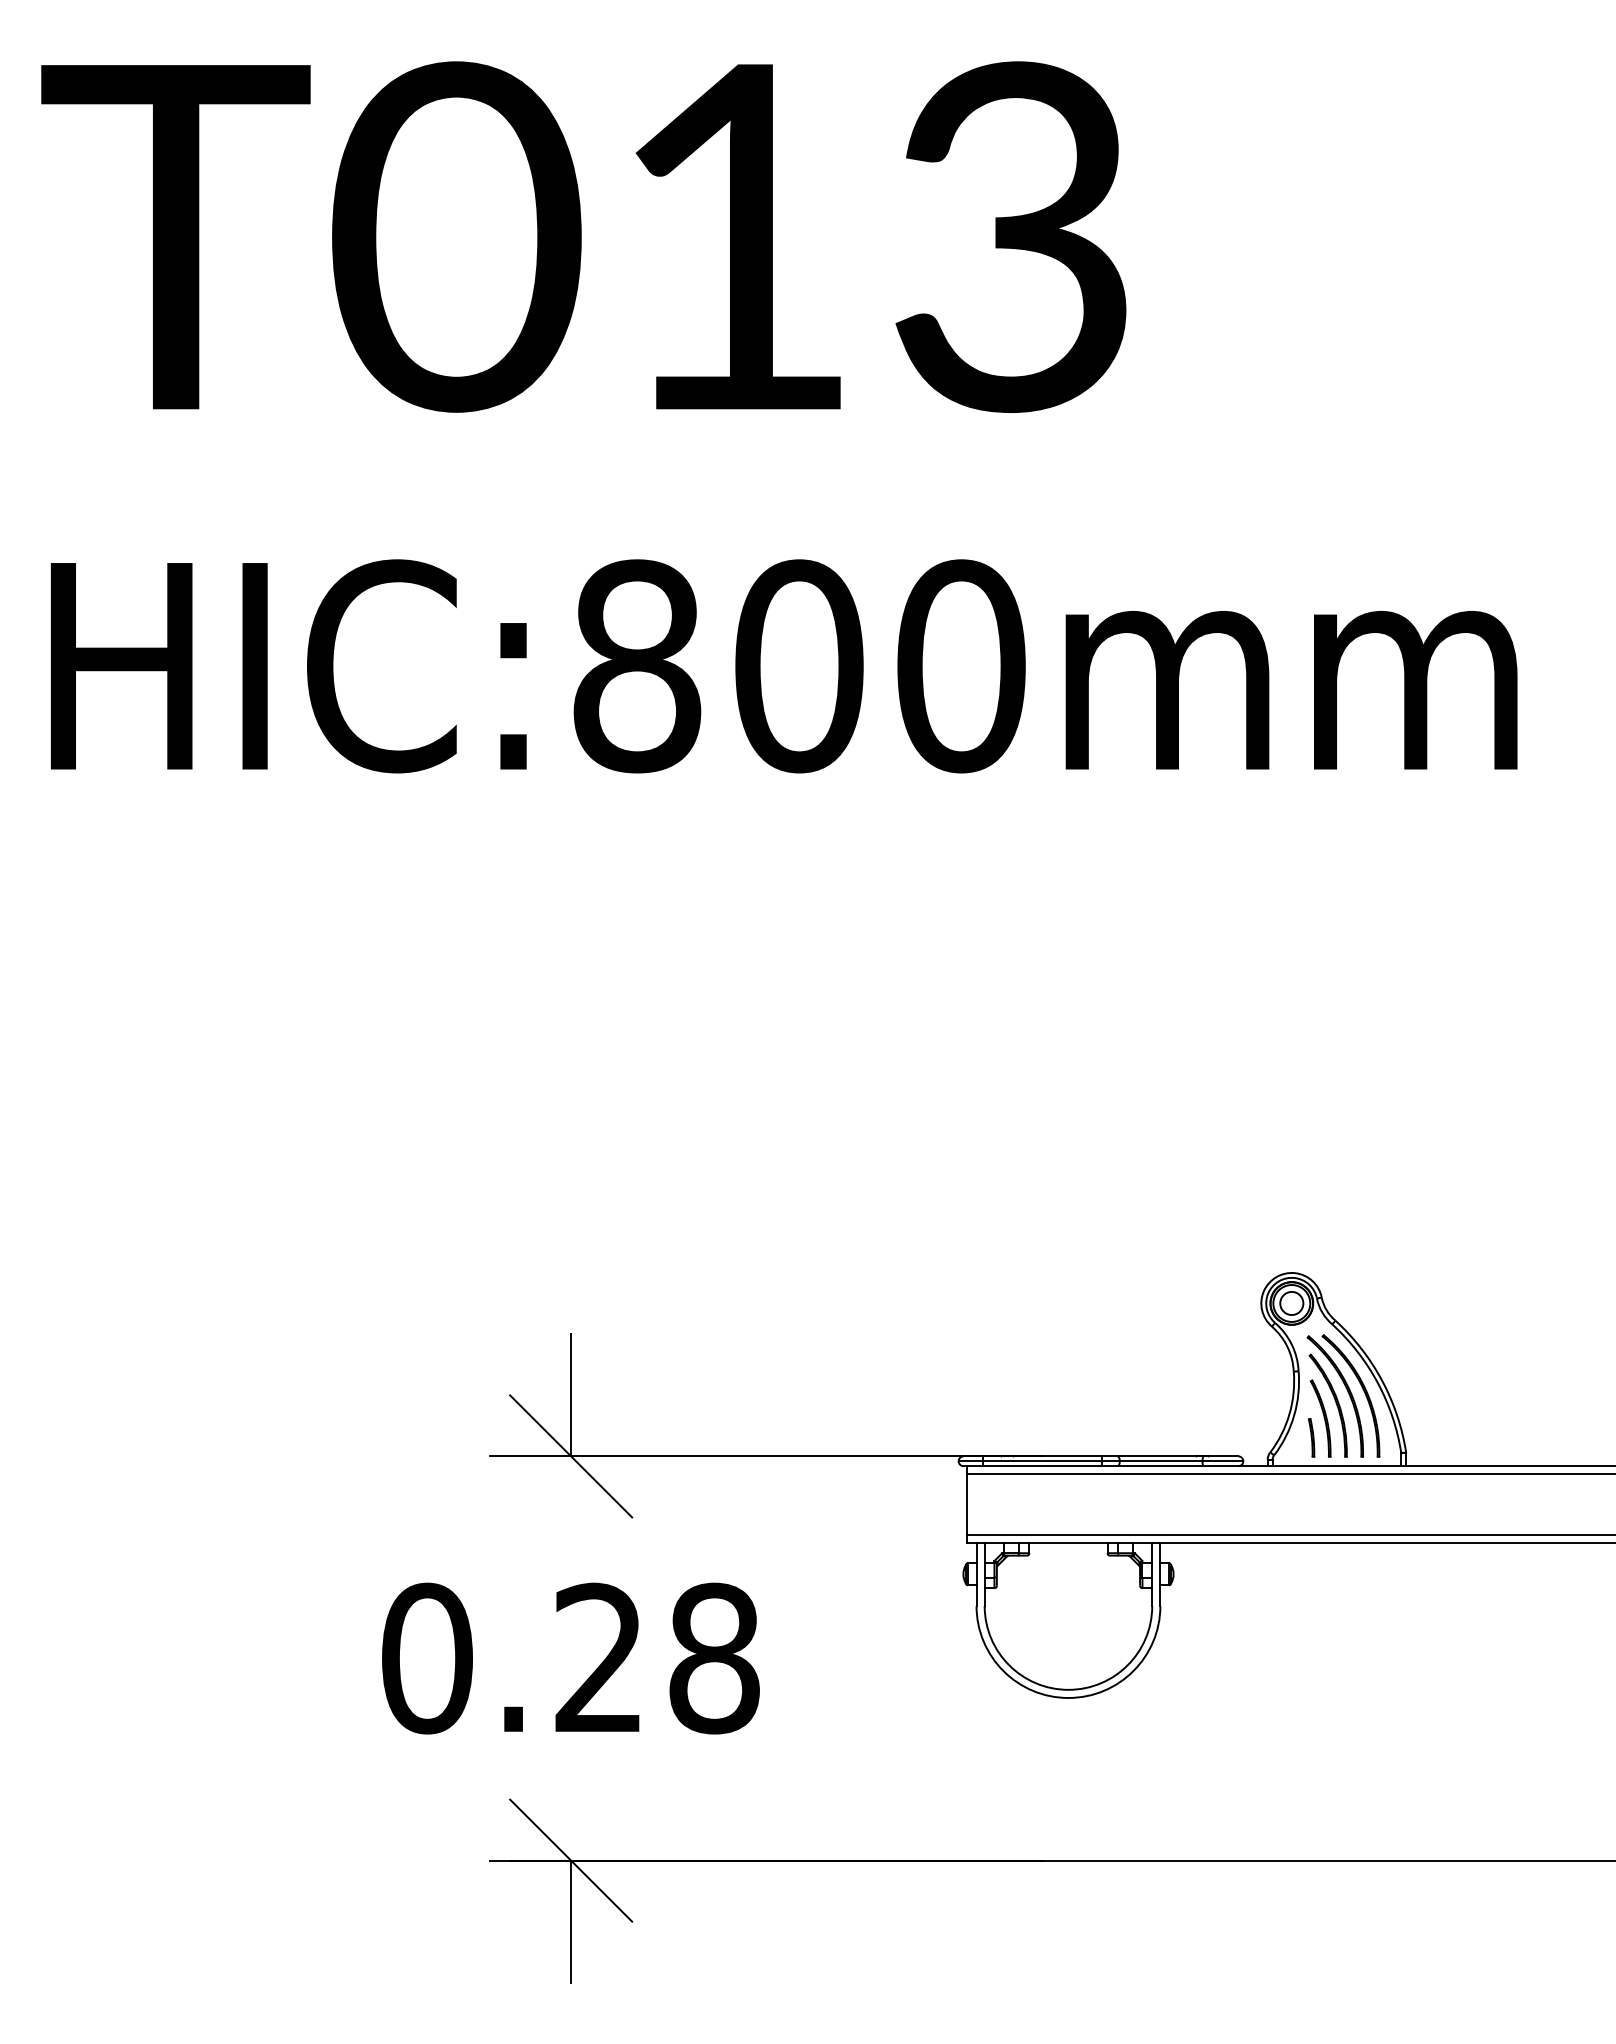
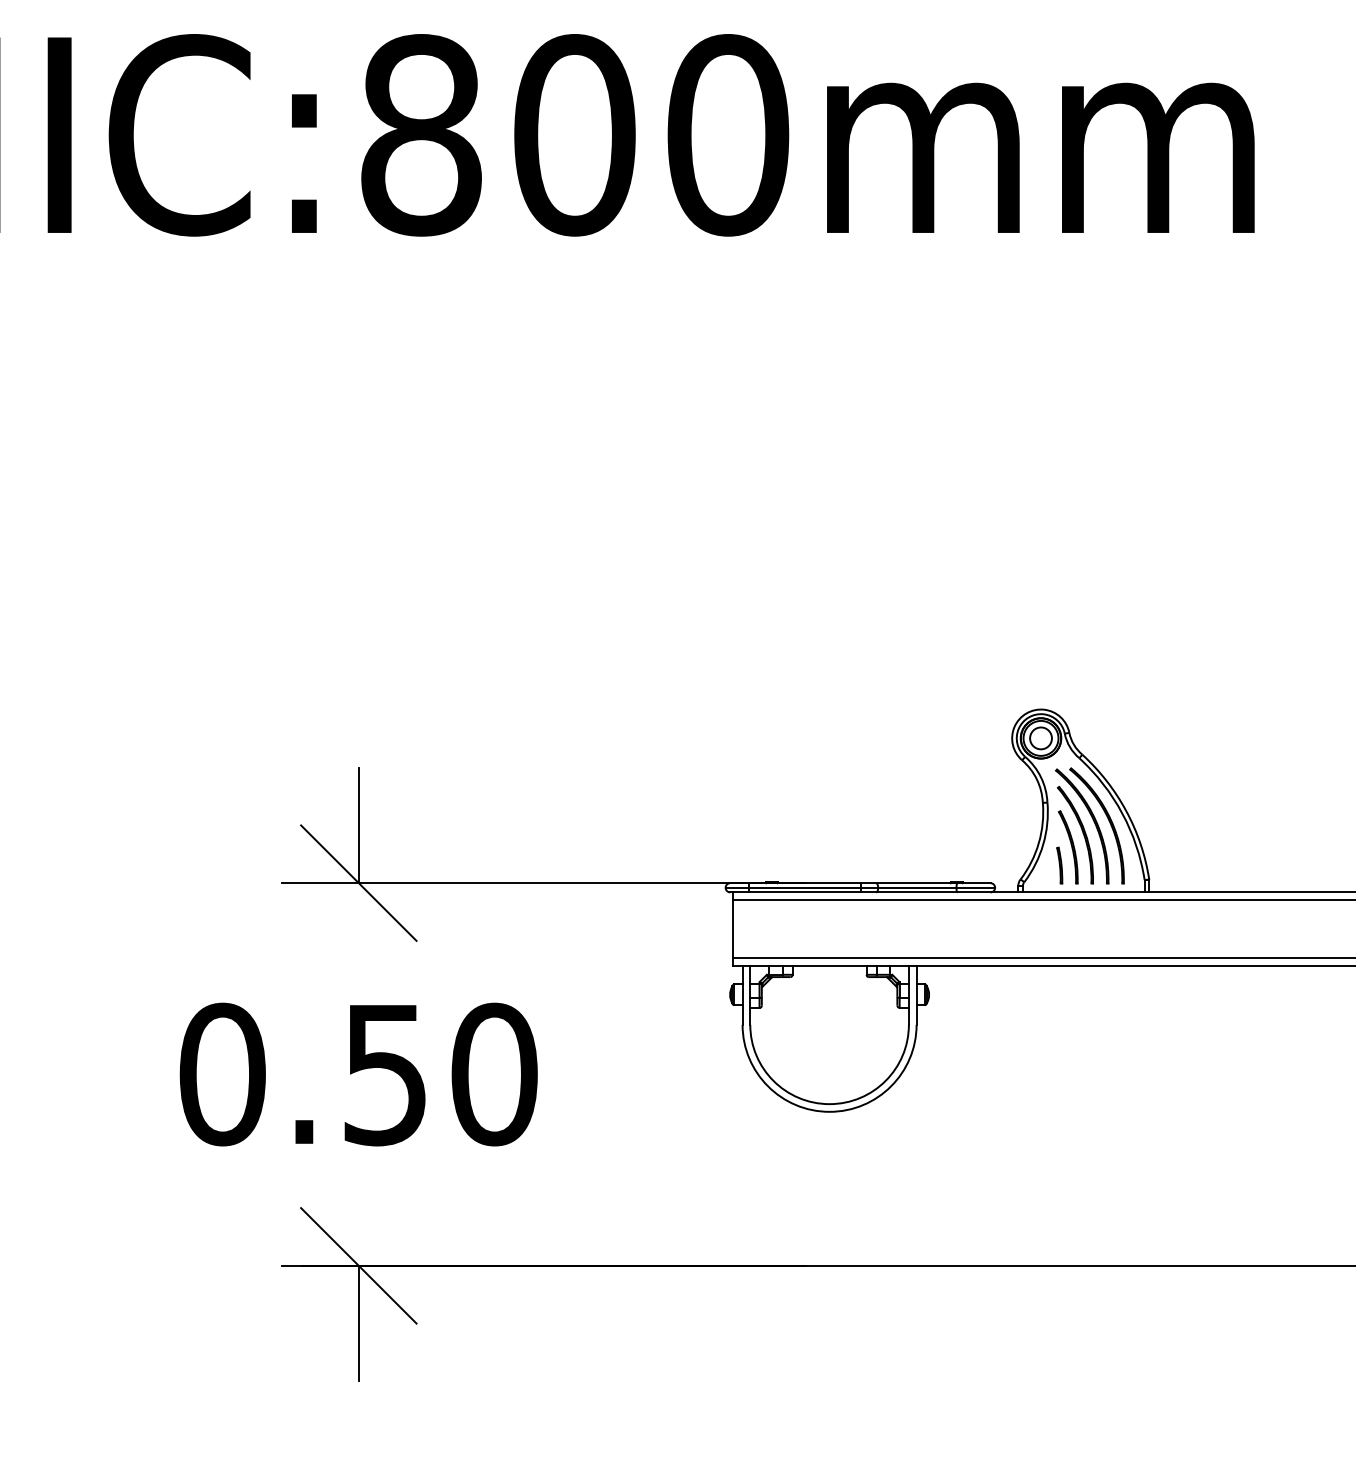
text: (657, 1658) -> (440, 1074), 0.28 -> 0.50

